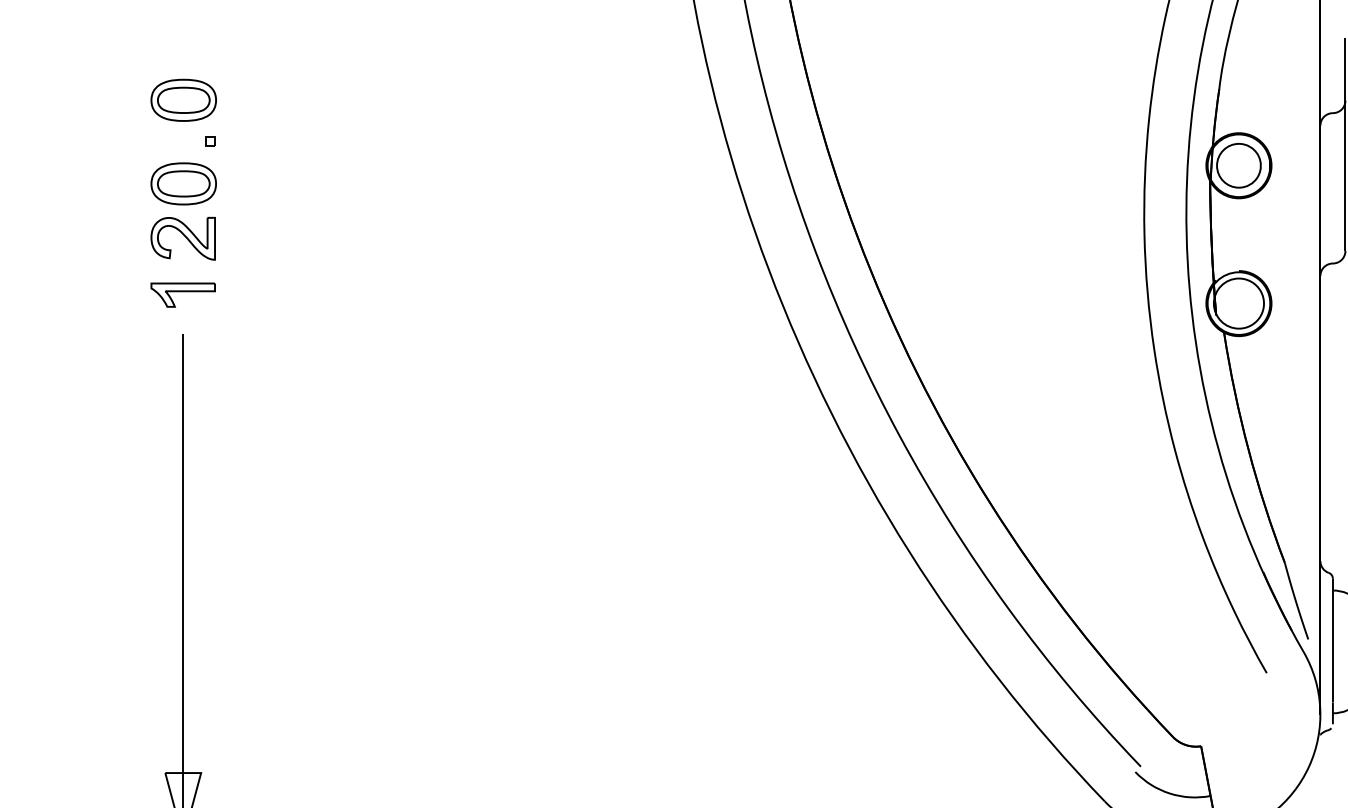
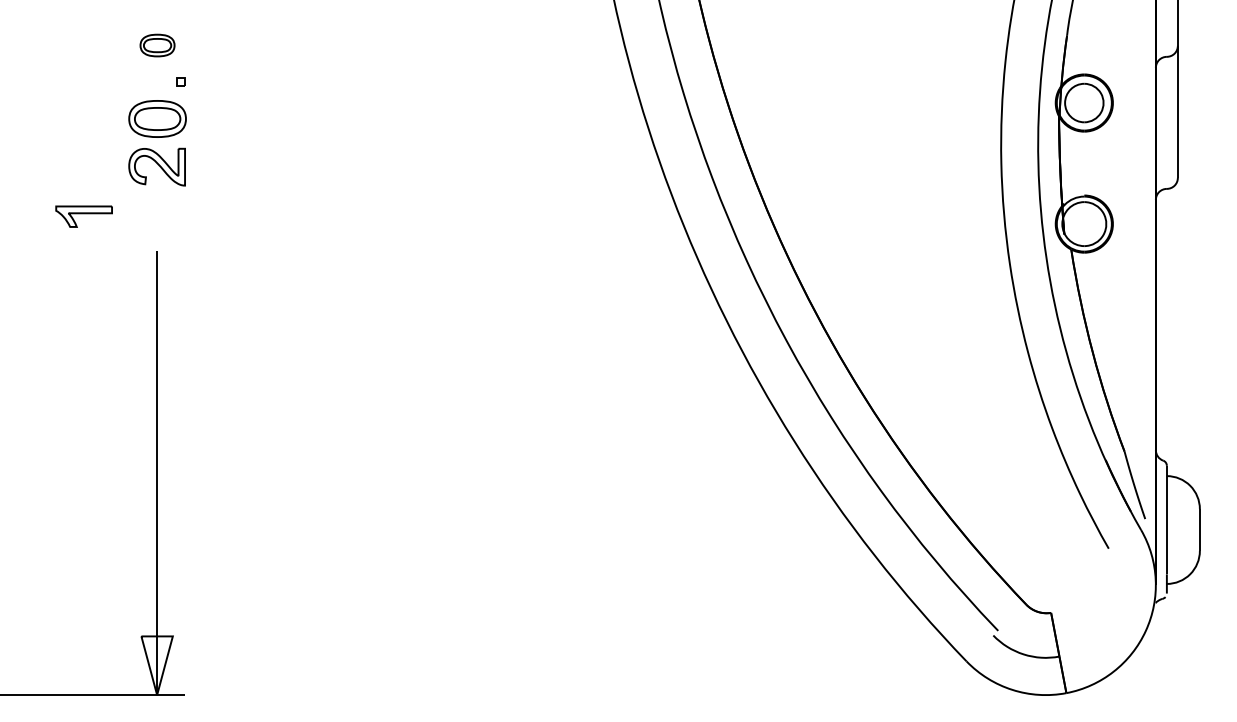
part: (183, 100) -> (157, 45), size x0.6
part: (182, 294) -> (83, 216), moved

